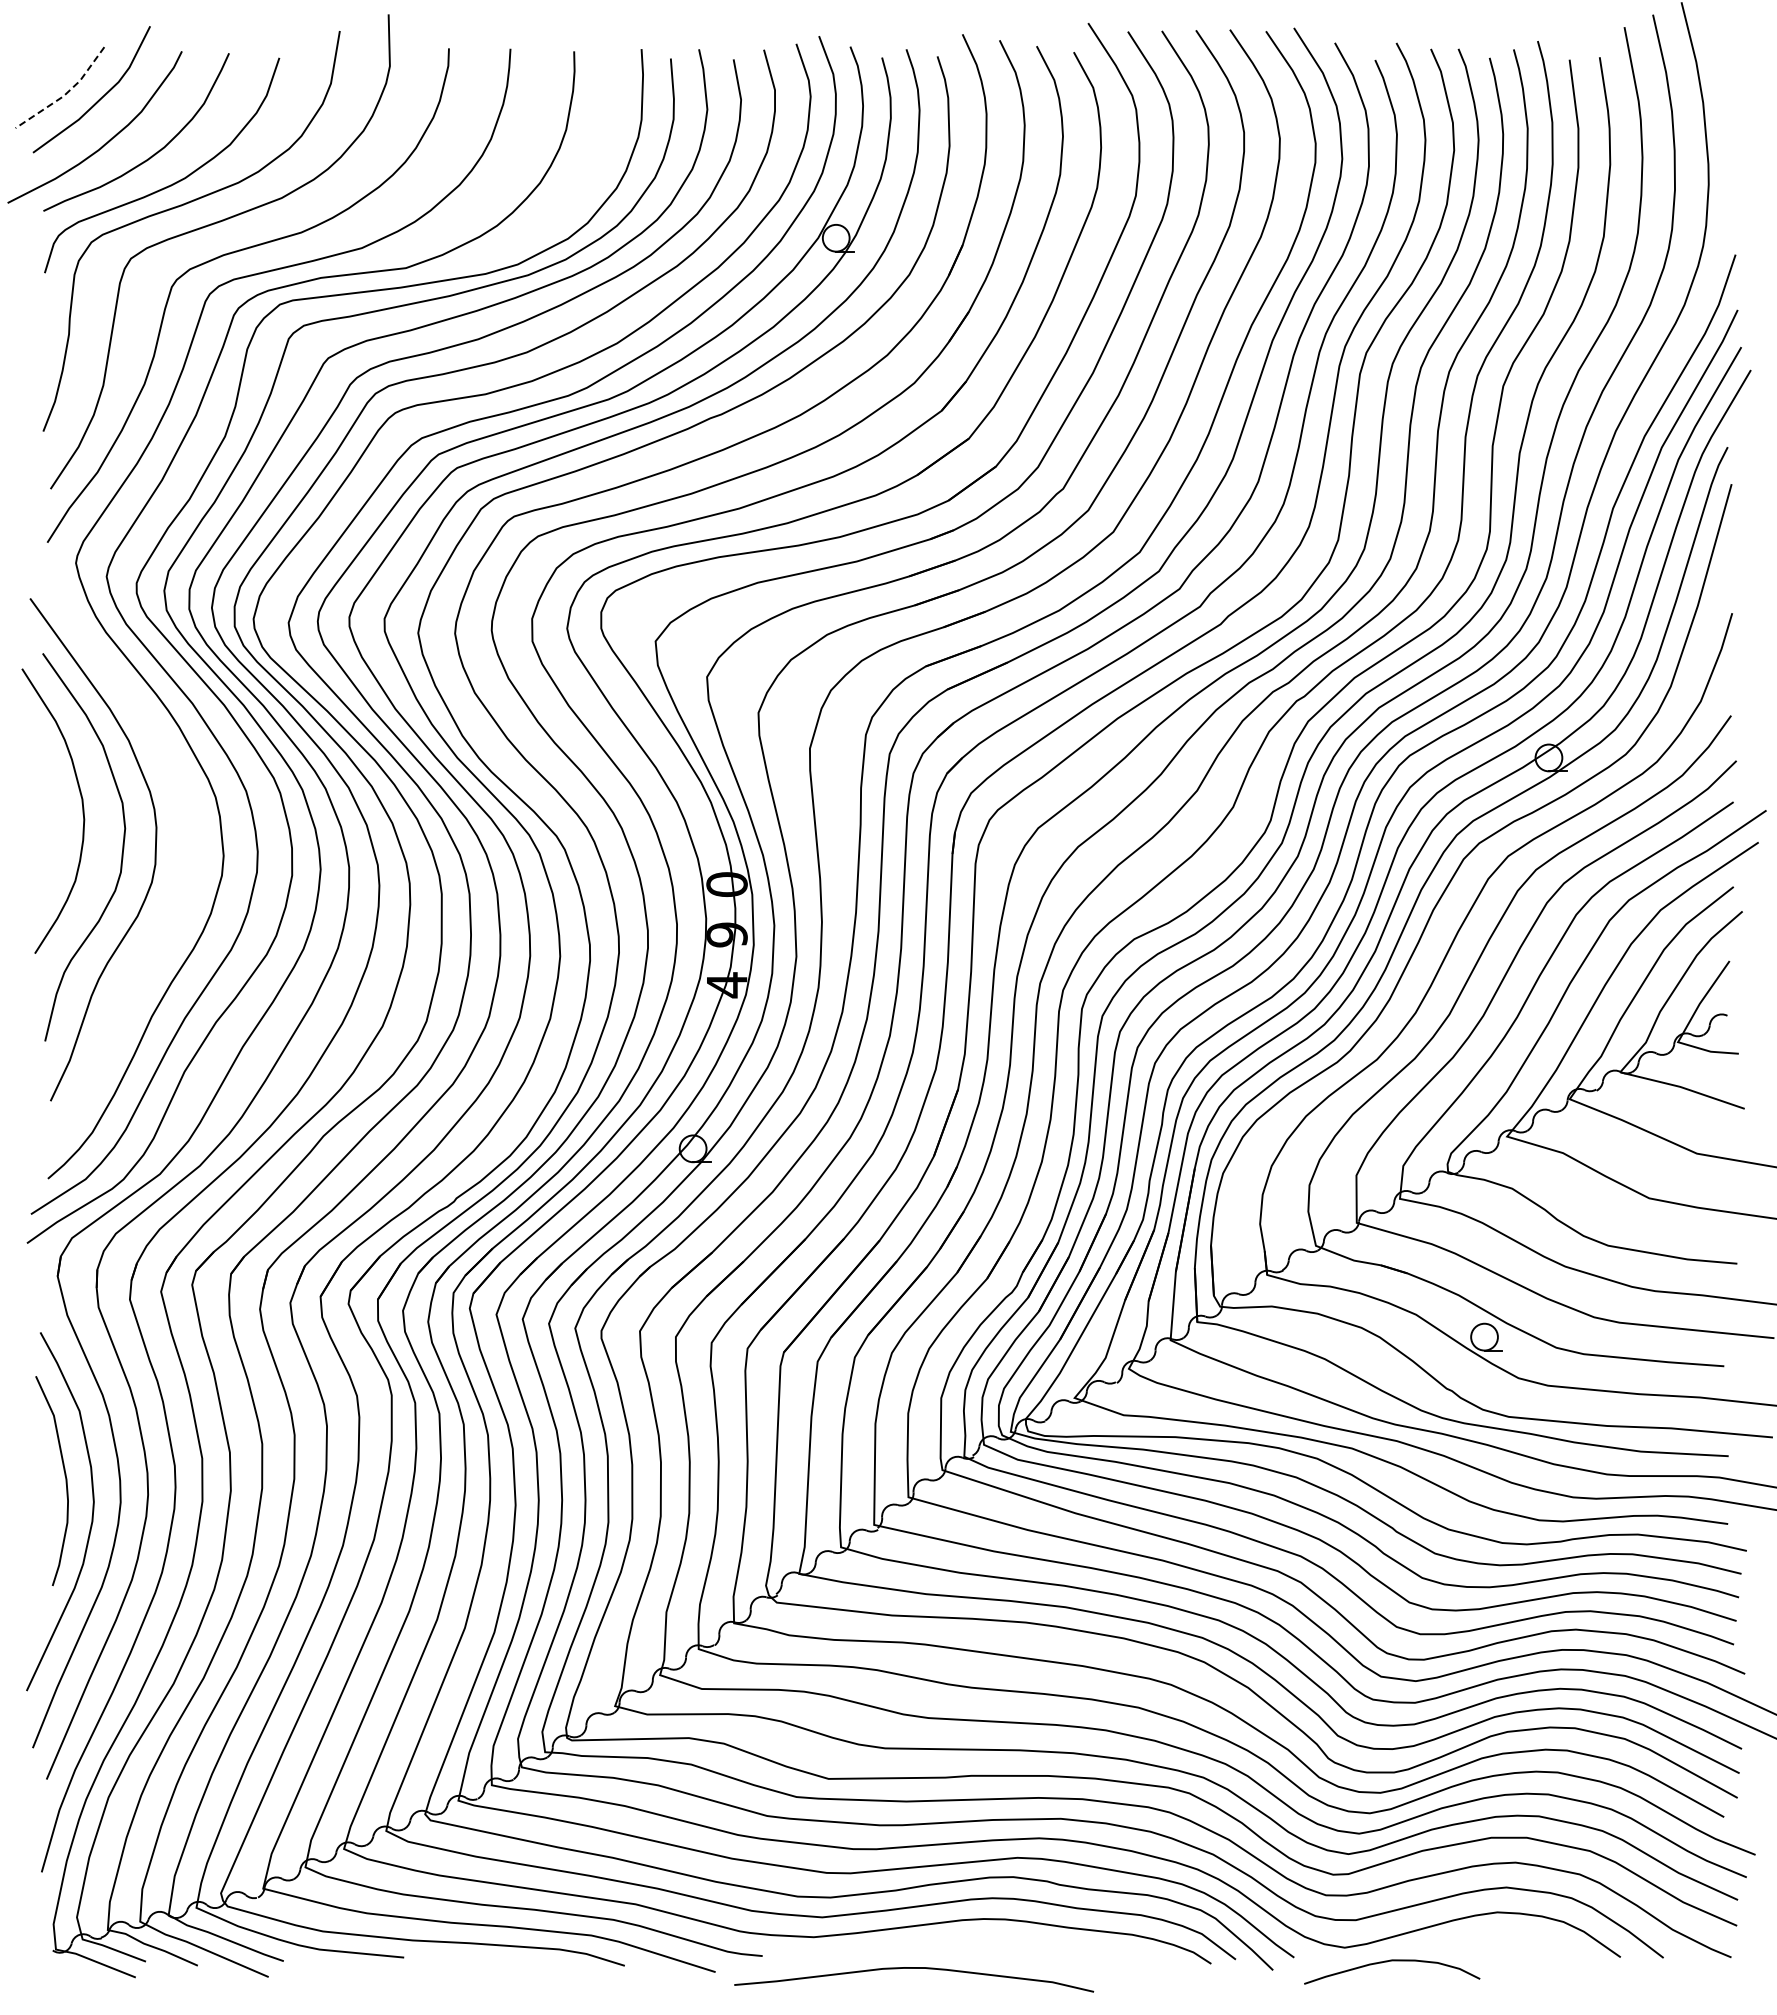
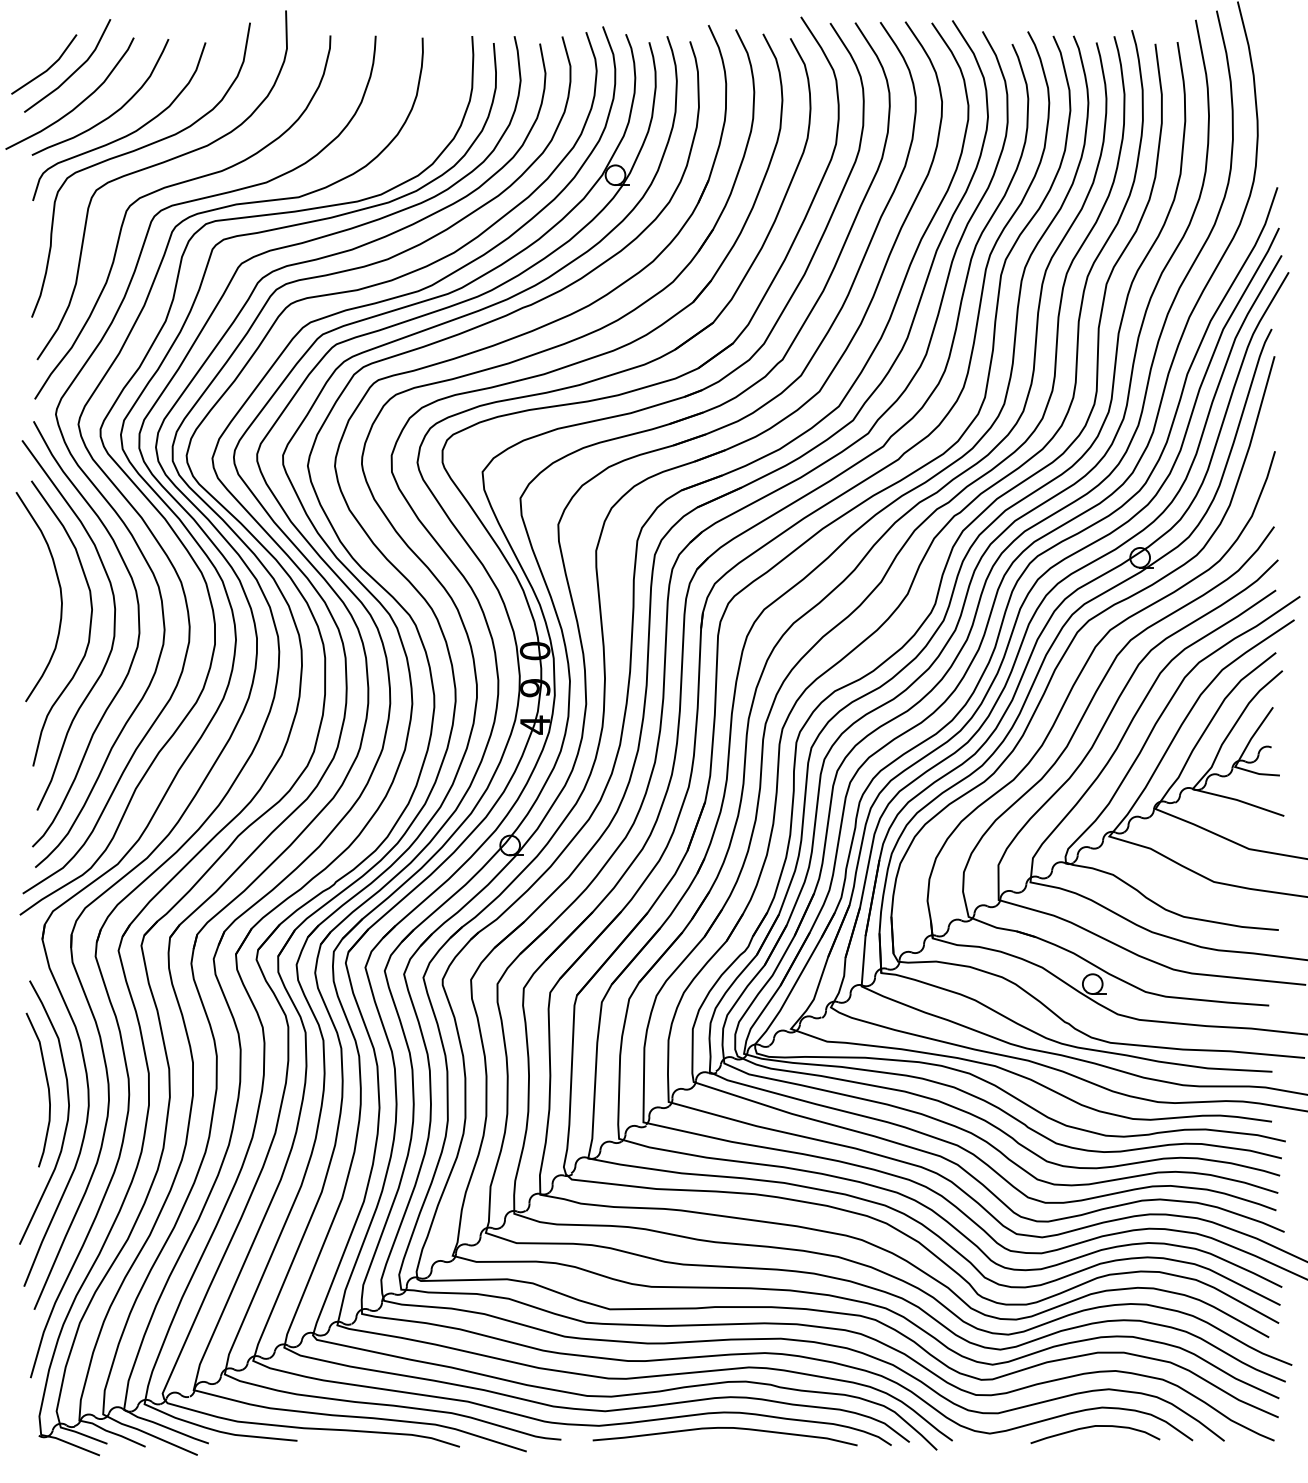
line: (65, 94) -> (48, 69), dashed -> solid
curve: (186, 872) -> (137, 642), added
curve: (1392, 1961) -> (1095, 1426), moved
curve: (914, 1968) -> (725, 1428), moved

